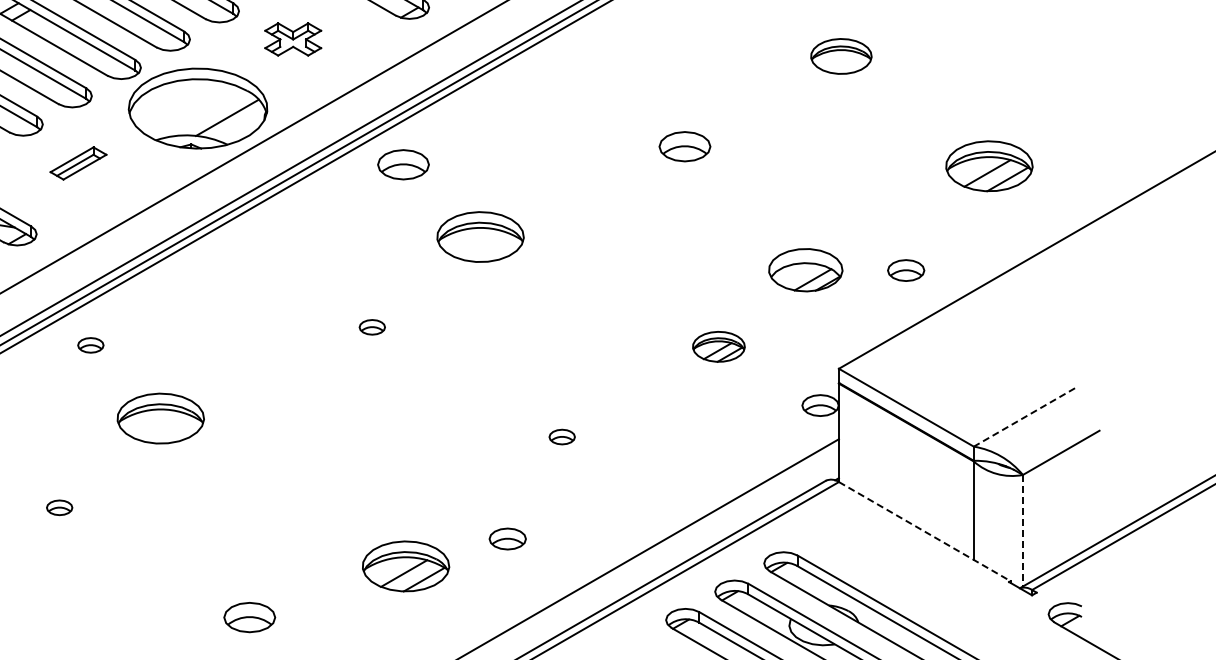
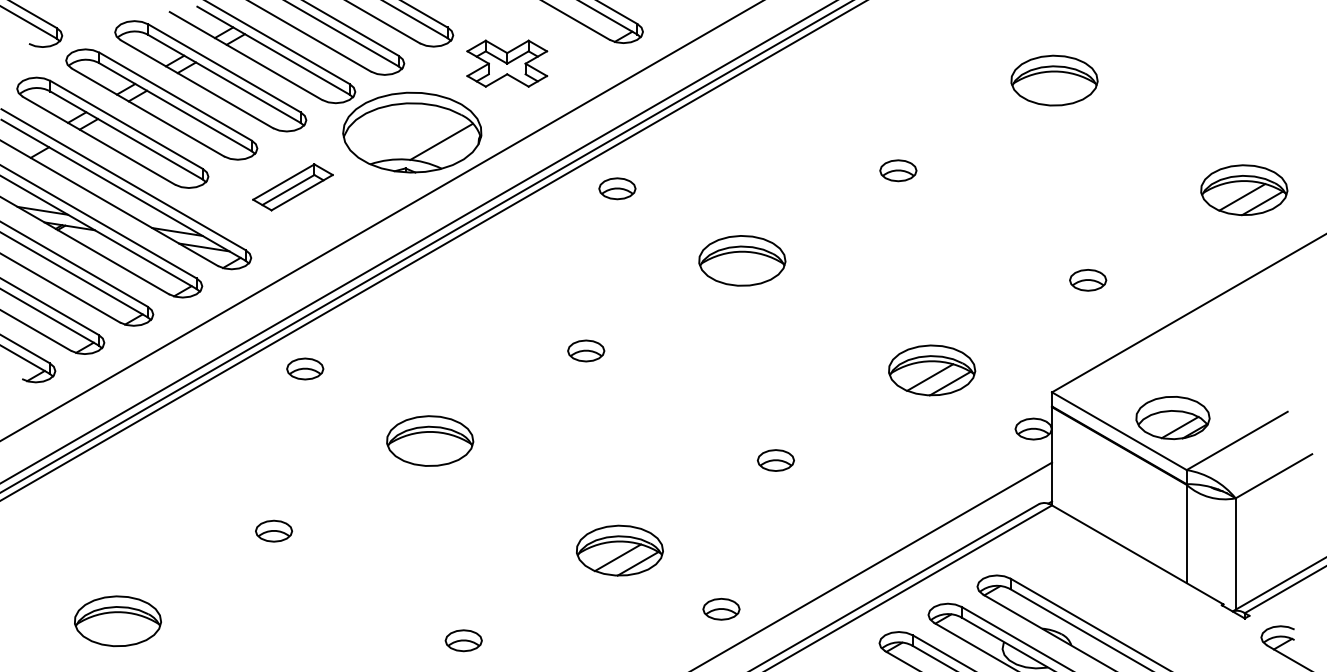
part: (293, 39) -> (507, 63), size x1.43
part: (841, 56) -> (1054, 80), size x1.43
part: (685, 146) -> (898, 170), size x0.71
part: (78, 163) -> (292, 187), size x1.43
part: (403, 164) -> (617, 188), size x0.71
part: (989, 166) -> (1244, 190), moved
part: (480, 236) -> (742, 260), moved
part: (805, 270) -> (1172, 418), moved
part: (906, 270) -> (1088, 280), moved
part: (372, 326) -> (586, 350), size x1.43
part: (91, 344) -> (305, 368), size x1.43
part: (719, 346) -> (932, 370), size x1.67
part: (161, 418) -> (430, 440), moved
line: (1023, 418) -> (1236, 441), dashed -> solid
part: (561, 437) -> (775, 460), size x1.43
part: (59, 507) -> (274, 530), size x1.43
line: (924, 531) -> (1137, 554), dashed -> solid
line: (1022, 531) -> (1235, 554), dashed -> solid
part: (507, 539) -> (721, 609), moved
part: (405, 566) -> (619, 550), moved
part: (249, 617) -> (463, 640), size x0.71

